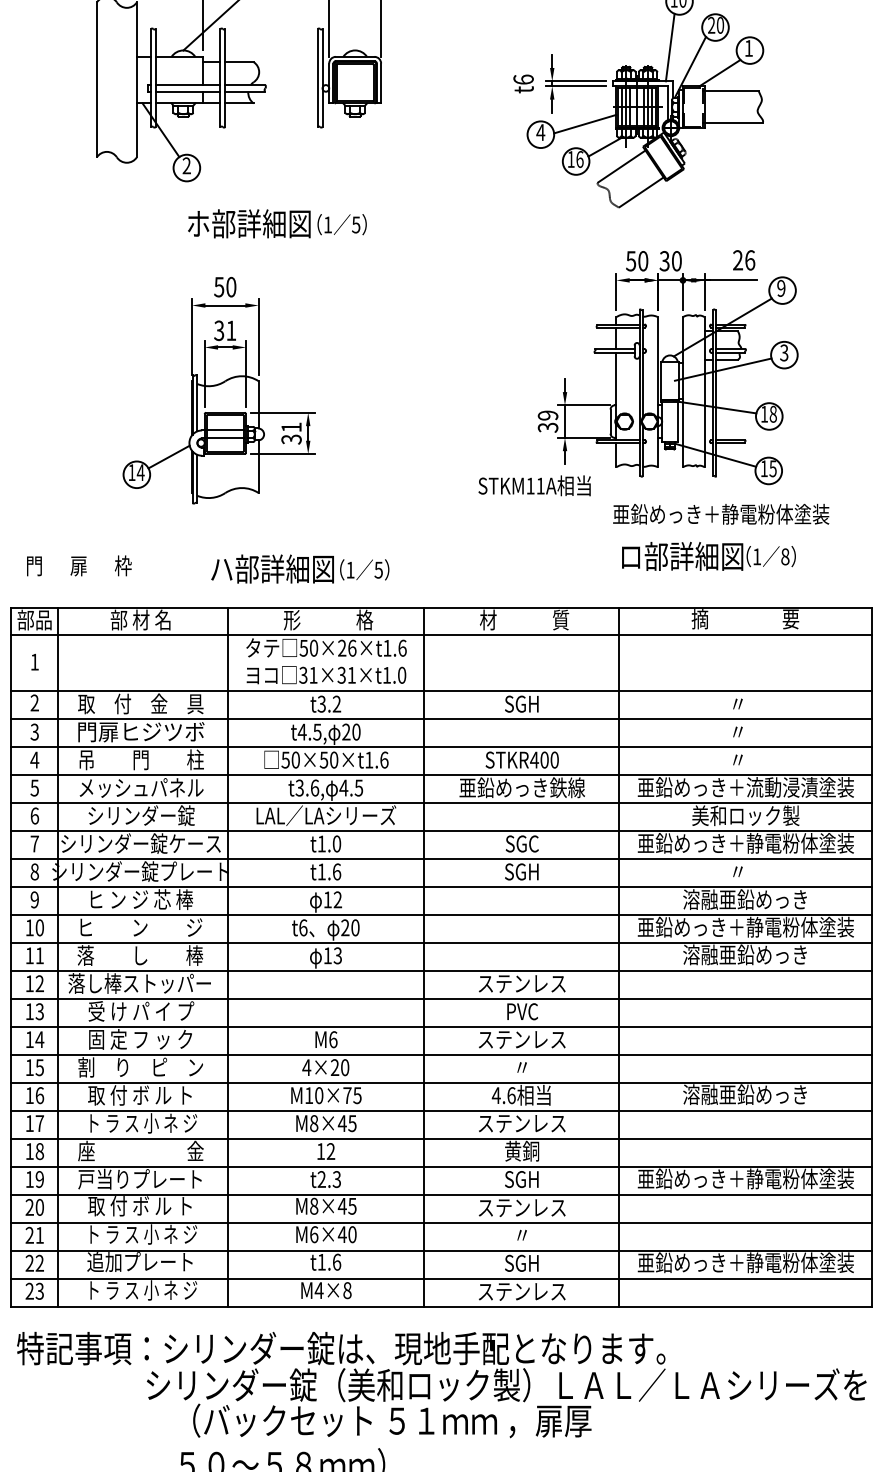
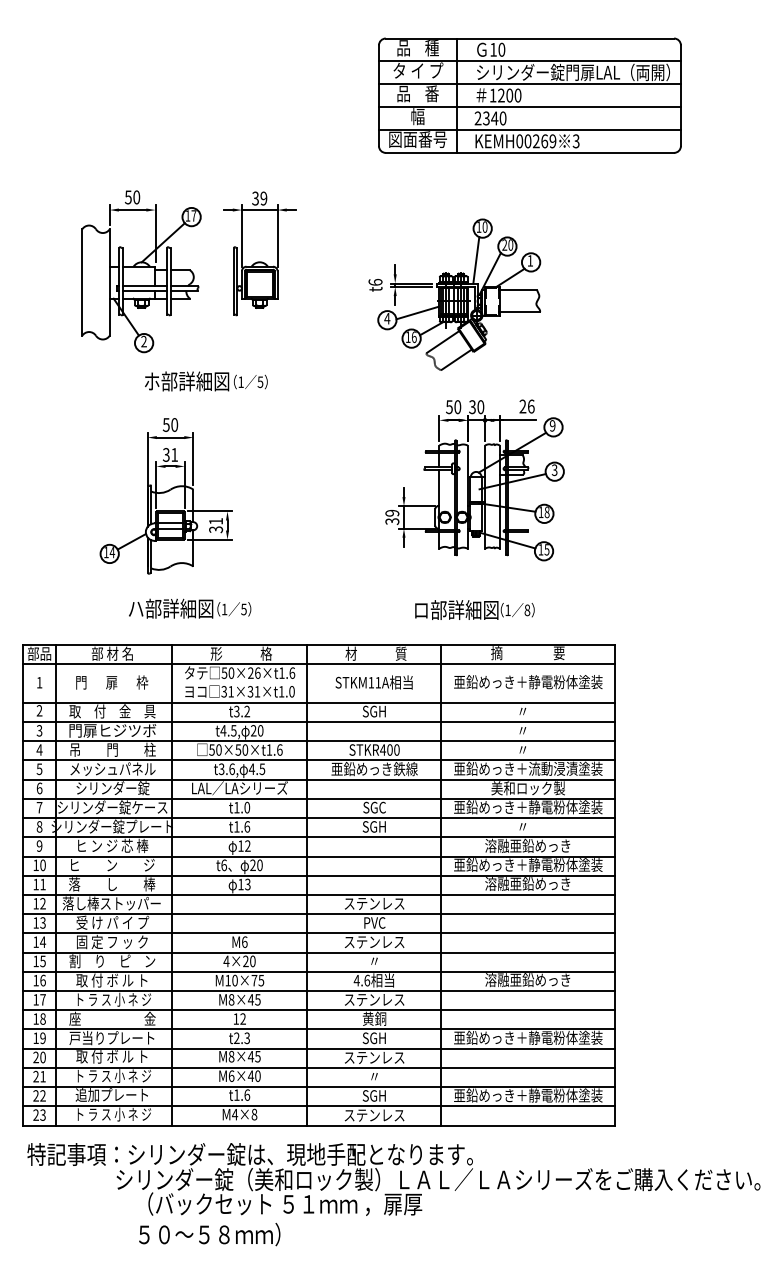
text: (533, 485) -> (373, 682), moved
text: (721, 514) -> (528, 682), moved
text: (708, 555) -> (474, 609), moved
text: (79, 565) -> (112, 682), moved
text: (300, 568) -> (190, 608), moved

